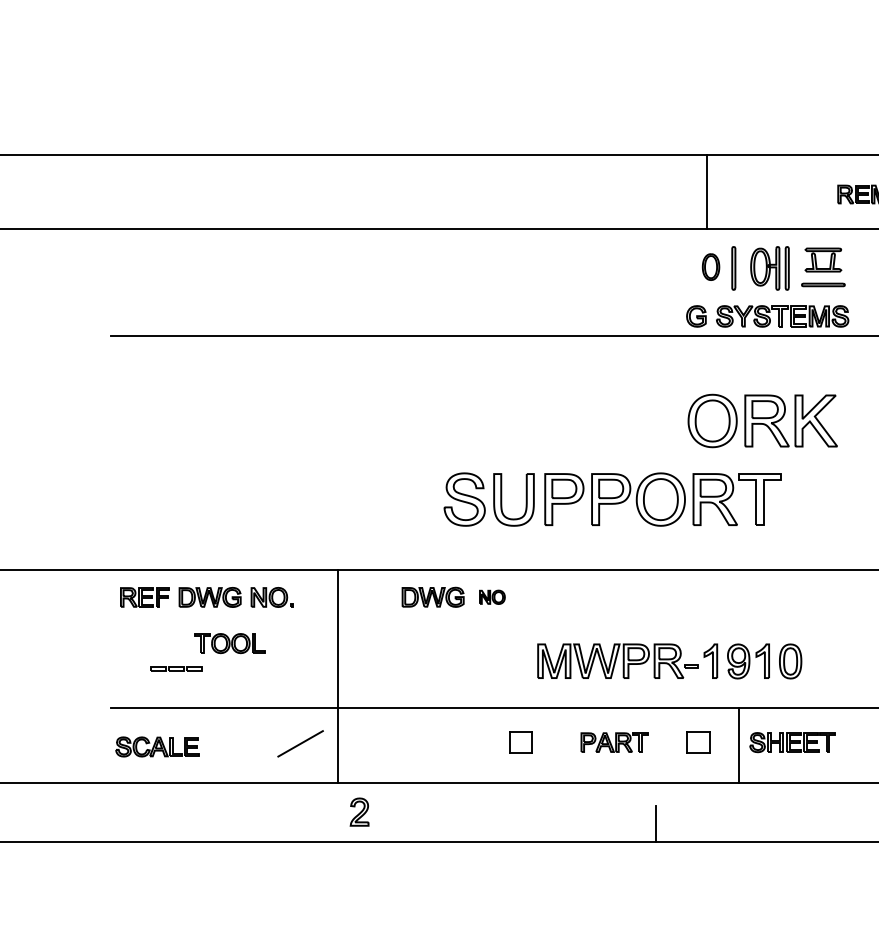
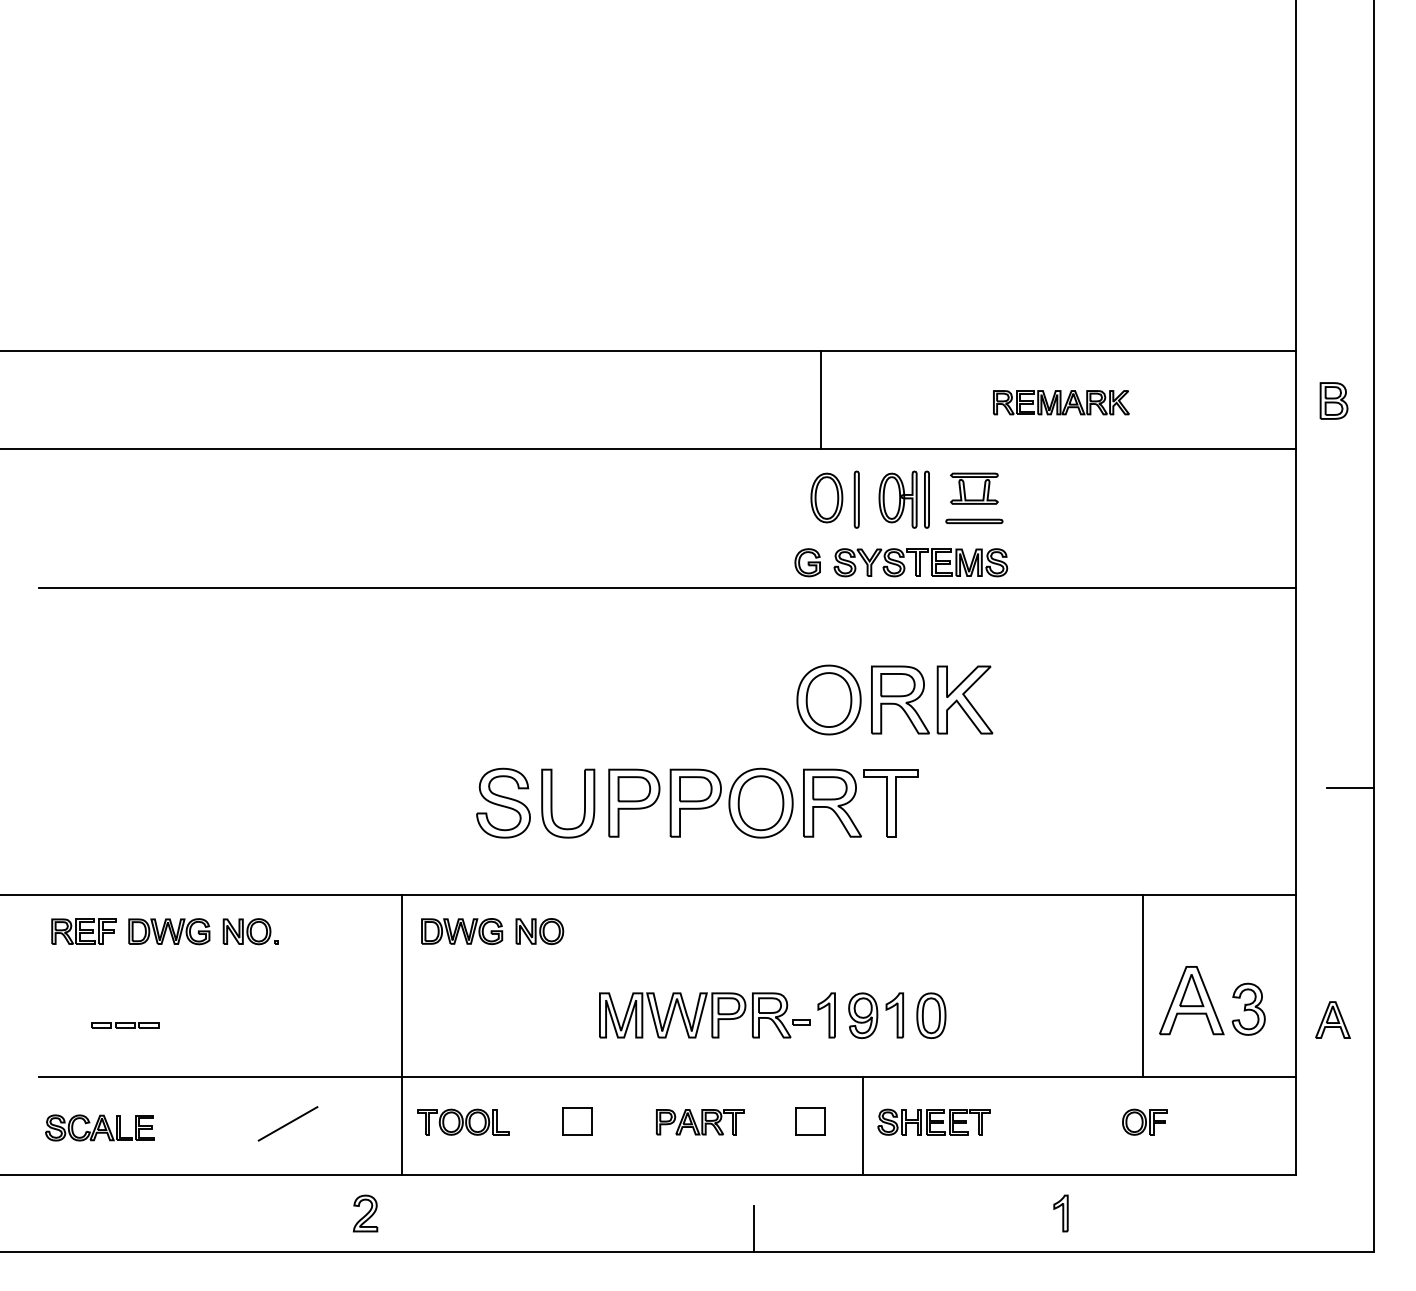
part: (710, 266) -> (826, 497), size x1.43
part: (492, 597) -> (539, 931), size x1.43
part: (230, 643) -> (463, 1121), moved
line: (338, 675) -> (402, 1034), moved

